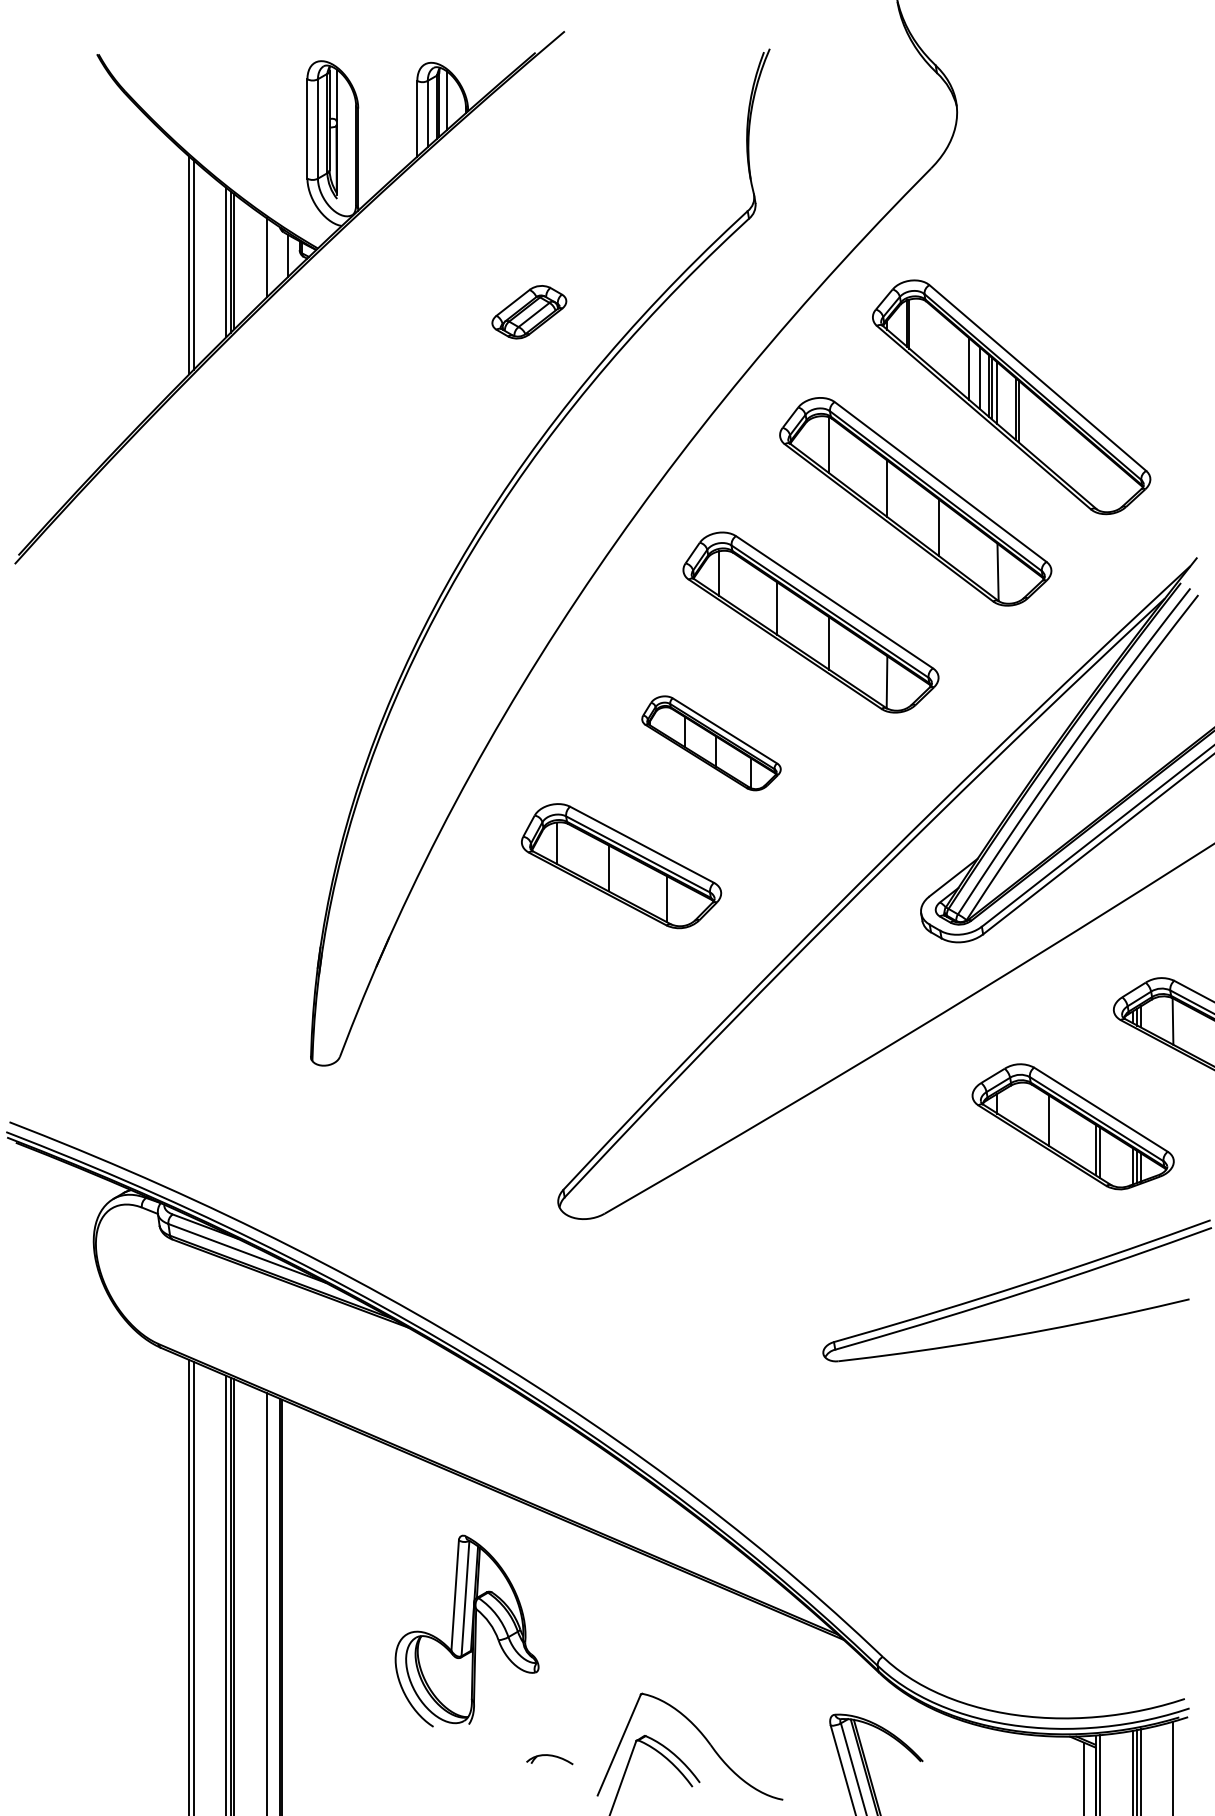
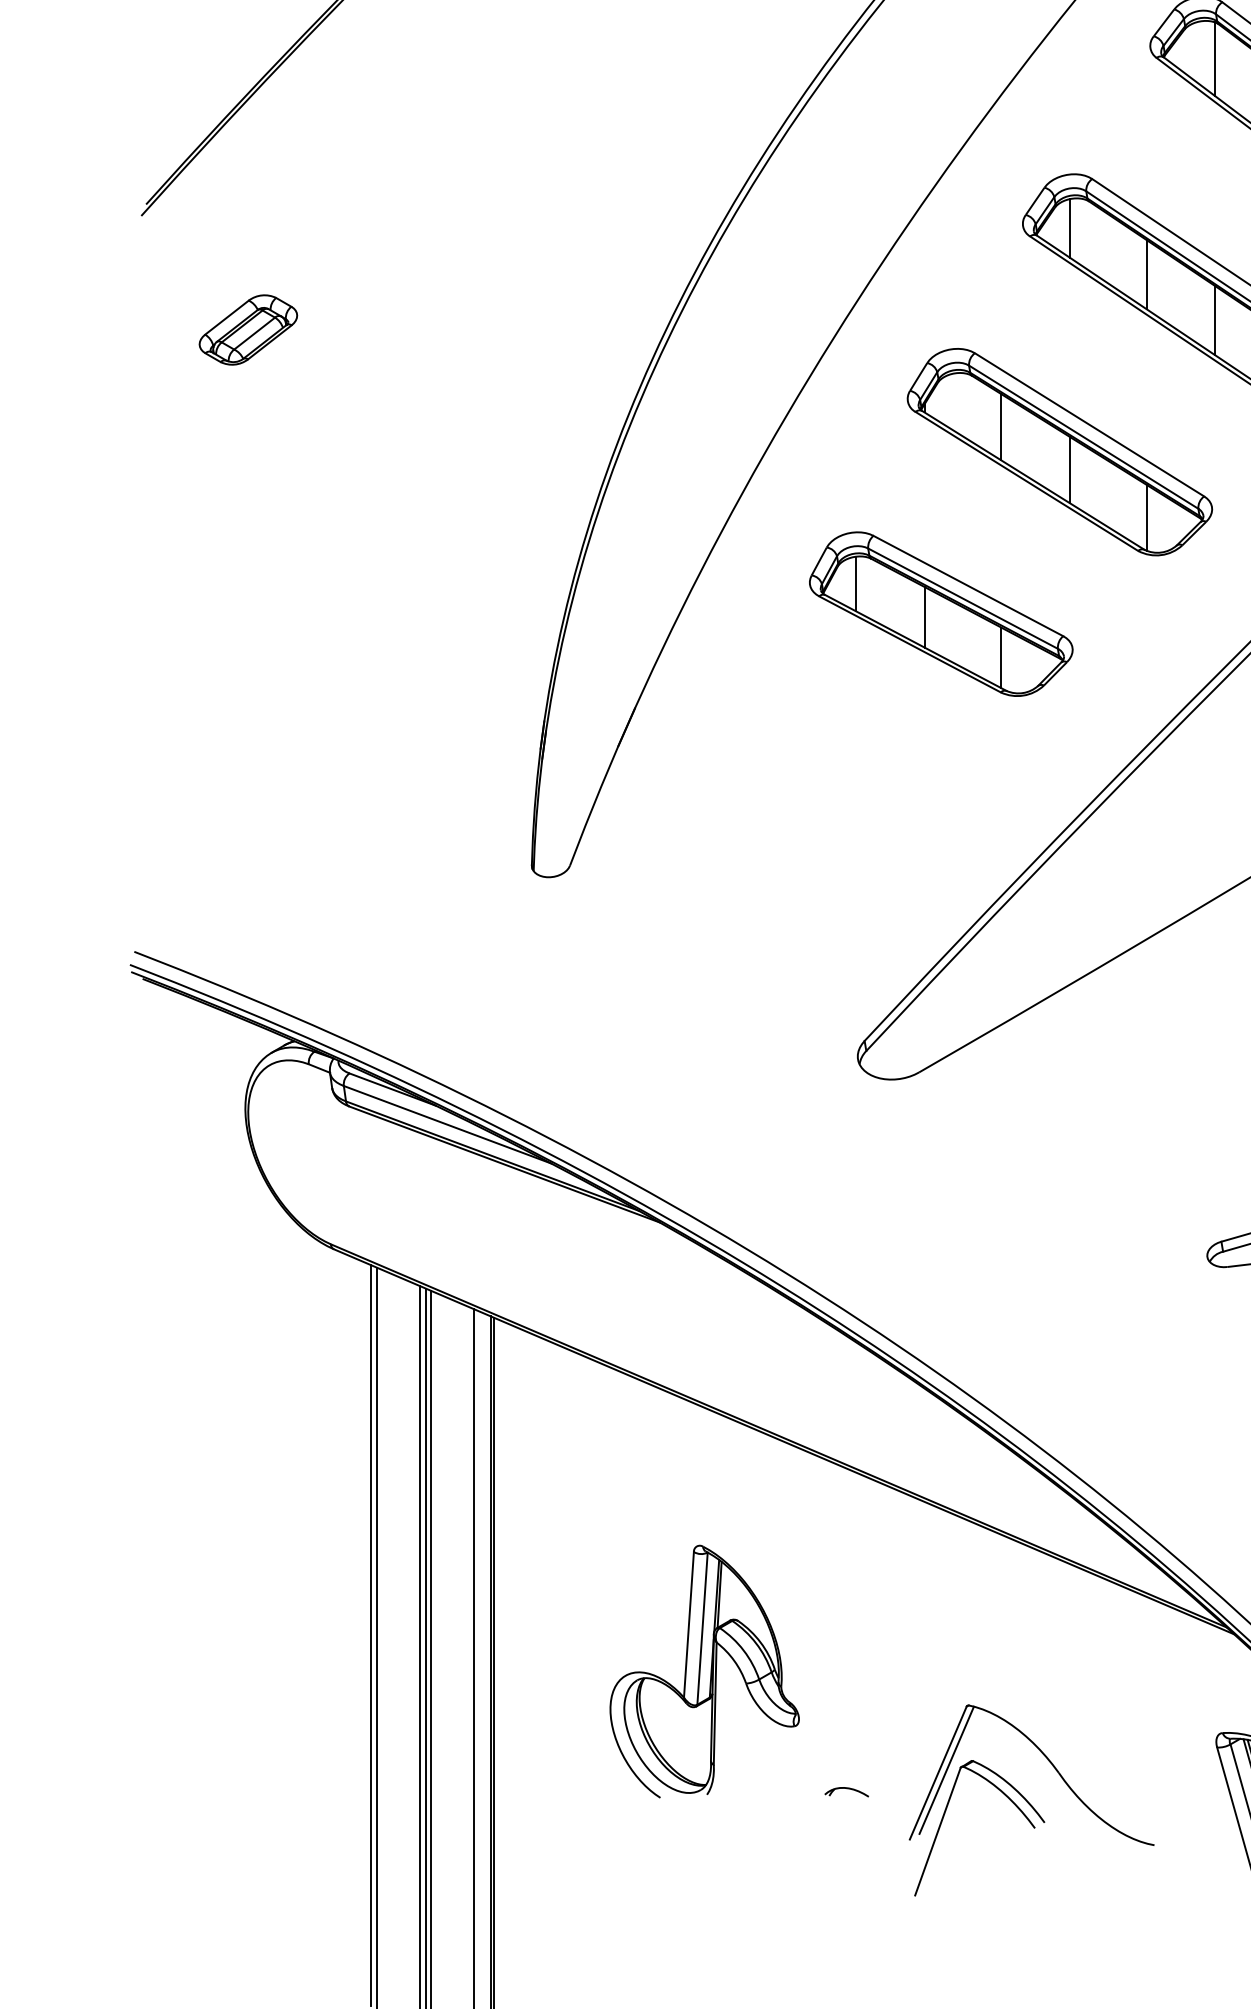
part: (95, 650) -> (247, 329), added
part: (711, 743) -> (1059, 452), size x1.67
part: (466, 1630) -> (703, 1670), moved
line: (625, 1742) -> (946, 1769), added
part: (549, 1759) -> (846, 1792), size x0.71

